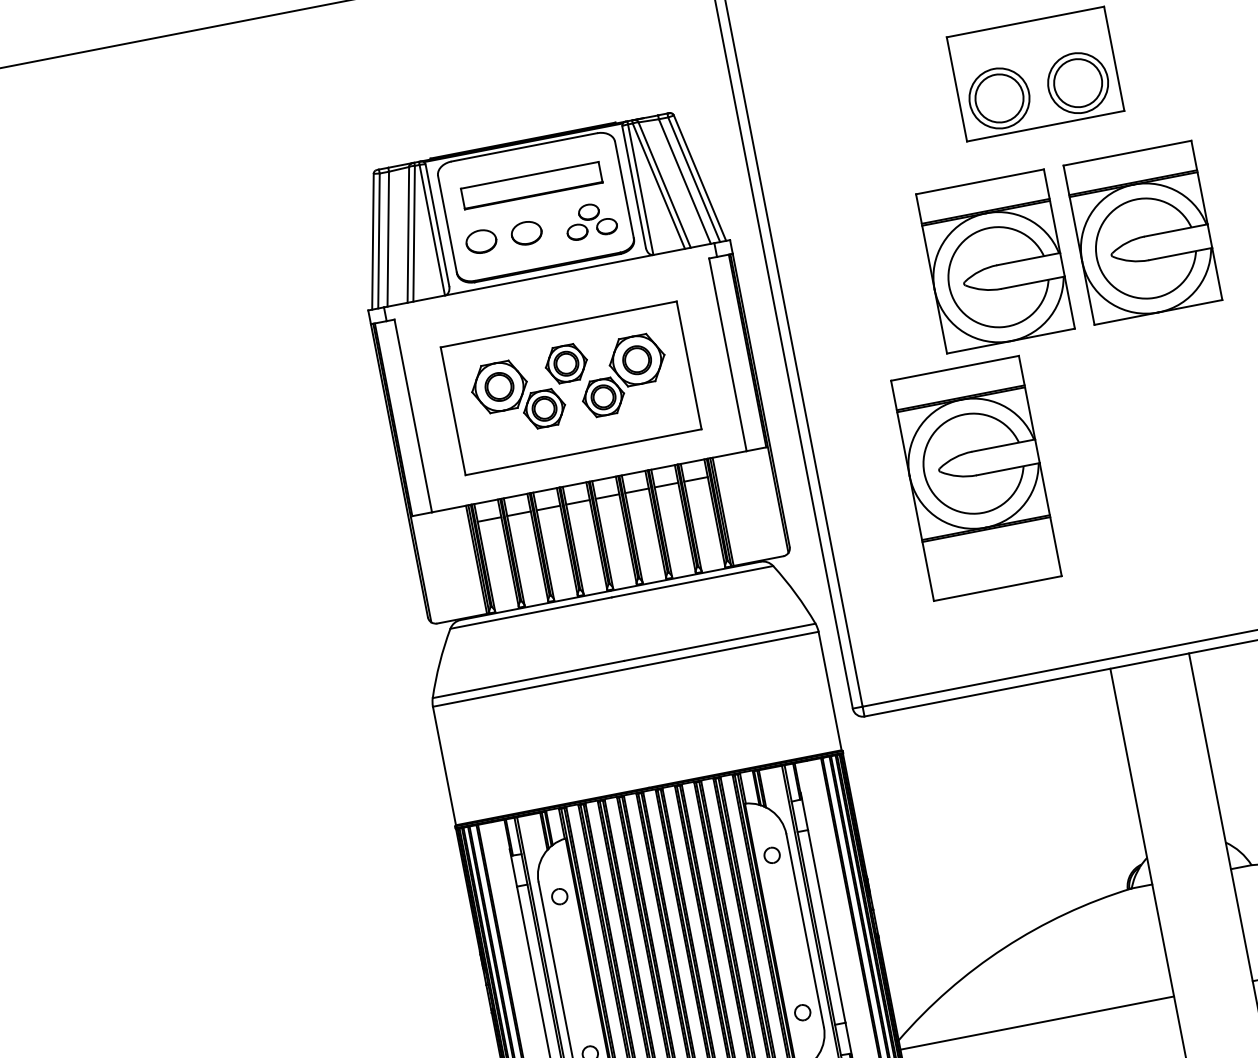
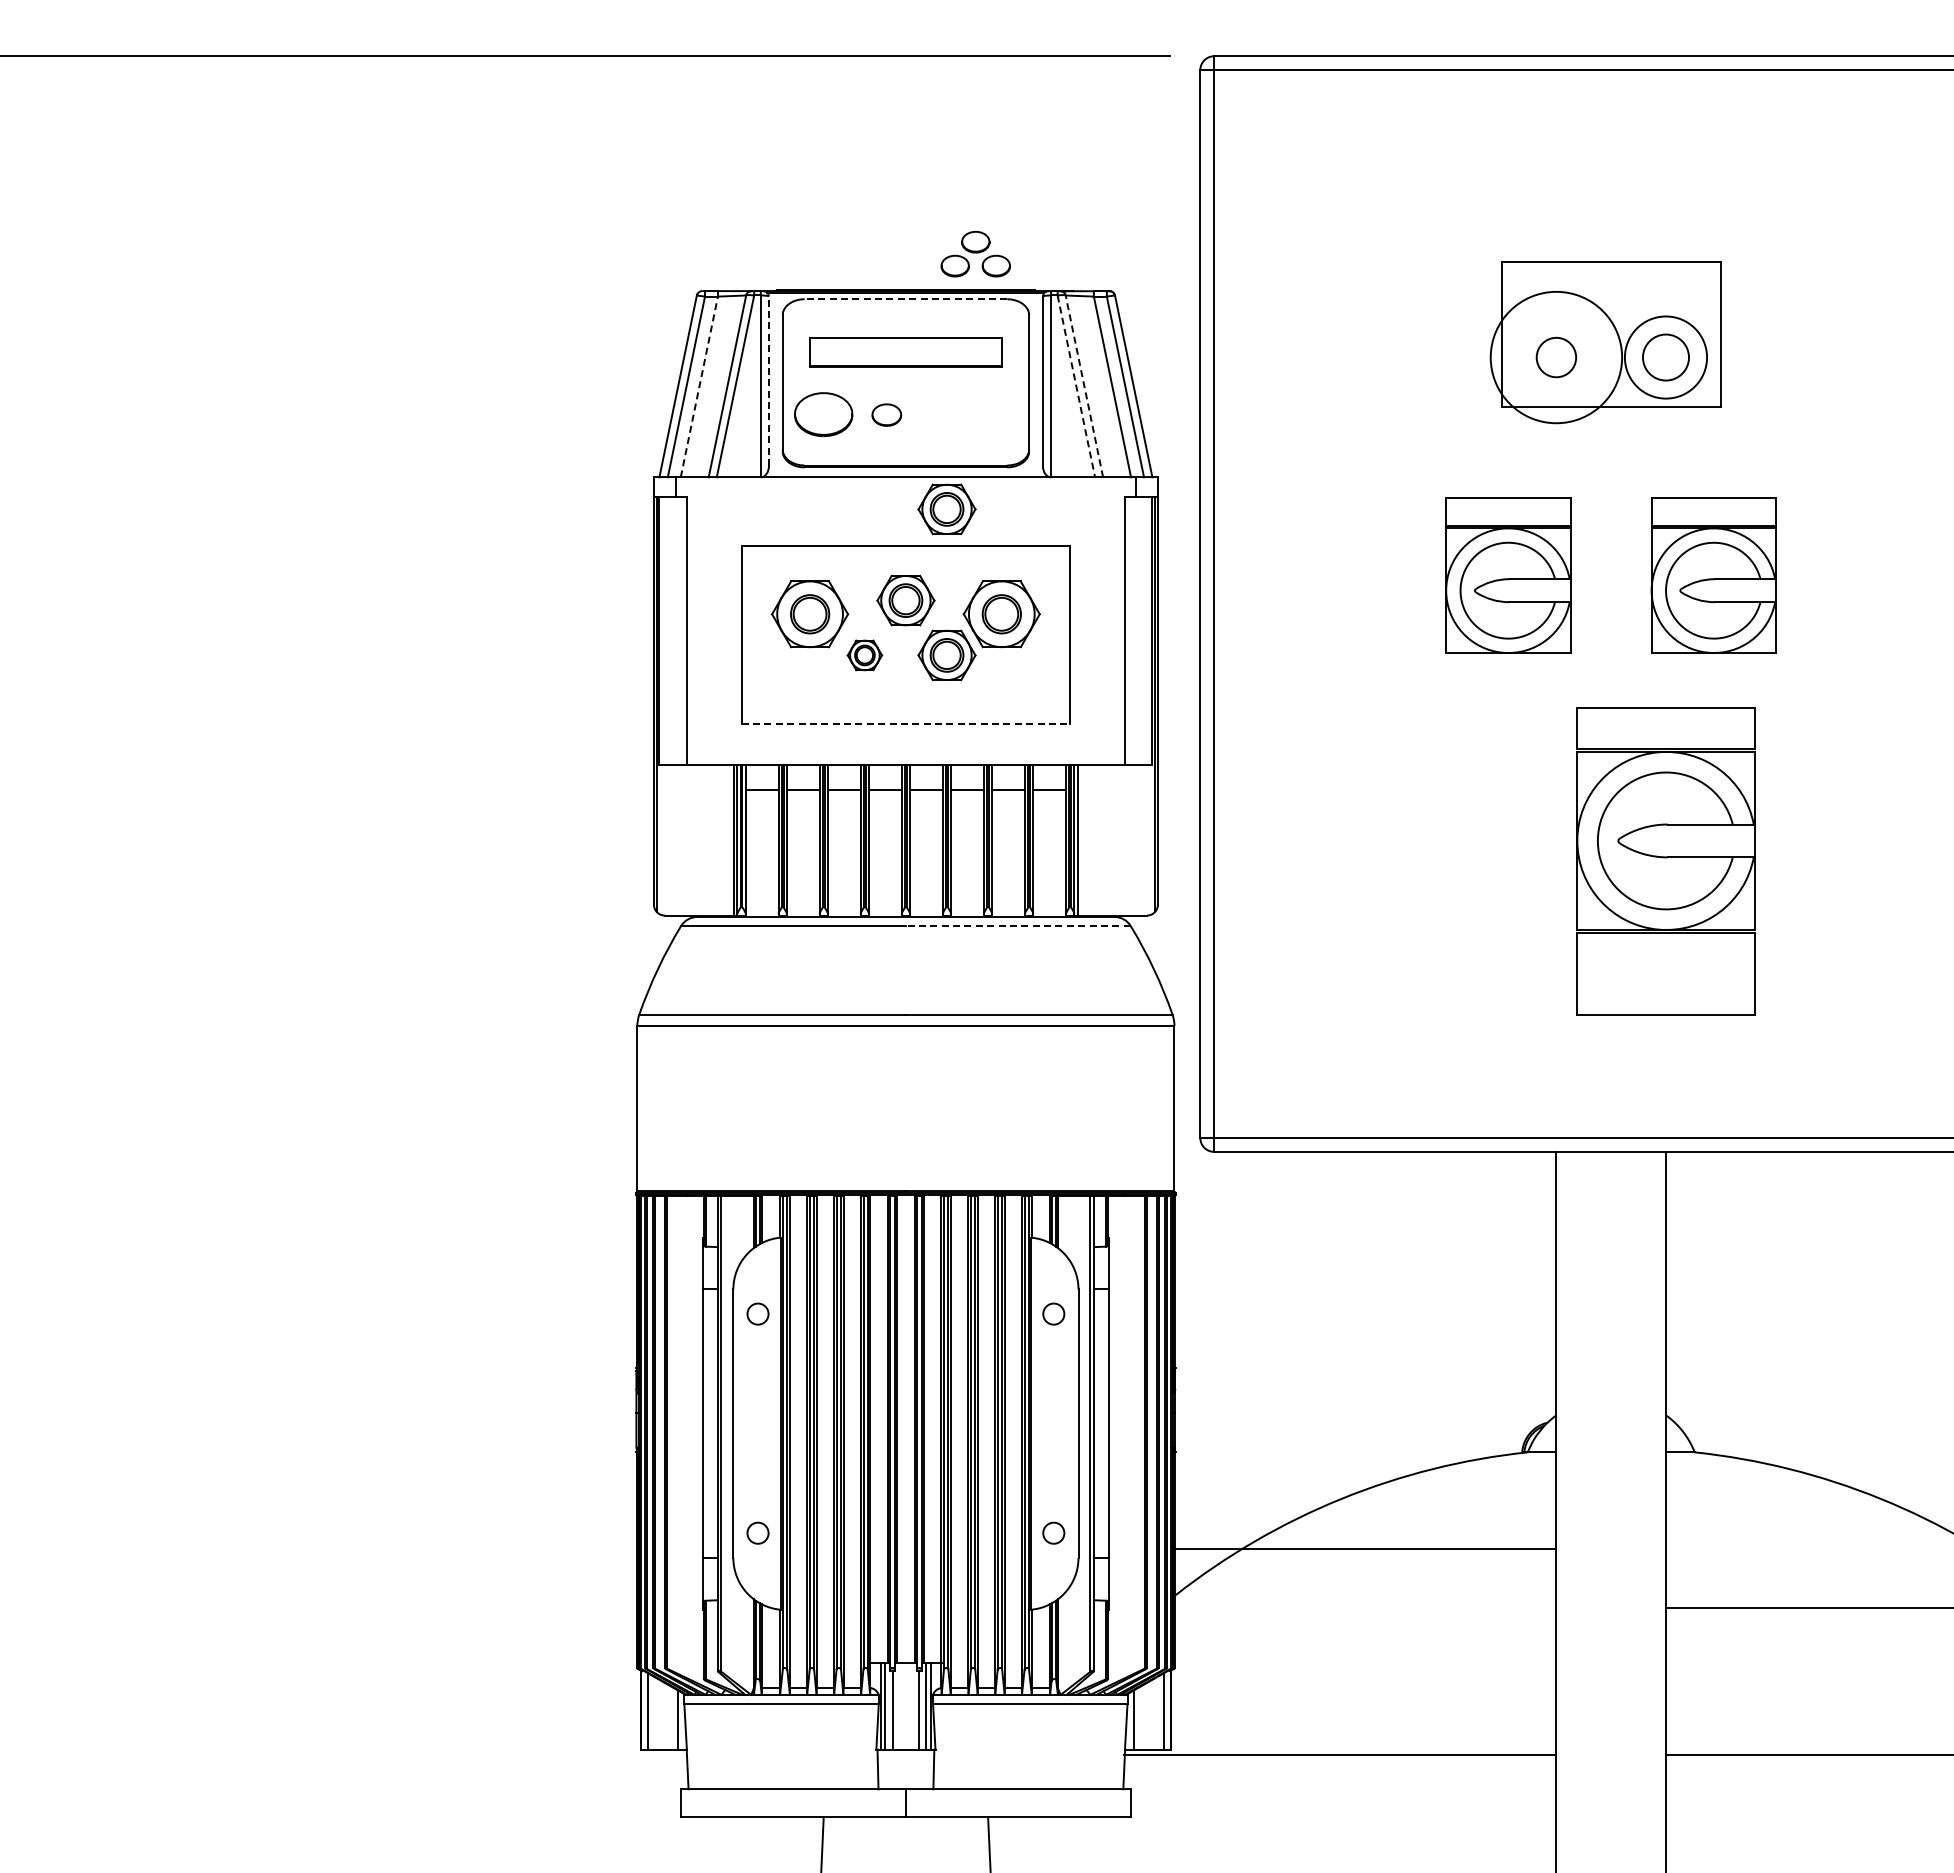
circle: (1077, 83) -> (1665, 357), size x0.7
circle: (999, 98) -> (1556, 357), size x0.6
circle: (999, 98) -> (1556, 357), size x1.6
line: (524, 147) -> (905, 299), solid -> dashed
line: (664, 185) -> (1084, 386), solid -> dashed
line: (658, 186) -> (1076, 386), solid -> dashed
part: (590, 221) -> (975, 254), moved
line: (437, 225) -> (768, 381), solid -> dashed
part: (526, 232) -> (886, 414), size x0.7
part: (1142, 233) -> (1713, 575), size x0.7
line: (388, 238) -> (699, 386), solid -> dashed
part: (481, 241) -> (823, 414), size x1.4
part: (995, 261) -> (1508, 575), size x0.7
part: (582, 292) -> (946, 509), added
part: (544, 408) -> (864, 655), size x0.6
line: (583, 451) -> (906, 723), solid -> dashed
part: (975, 478) -> (1665, 861), moved
line: (691, 582) -> (1017, 926), solid -> dashed
line: (1037, 1023) -> (1365, 1549), moved

